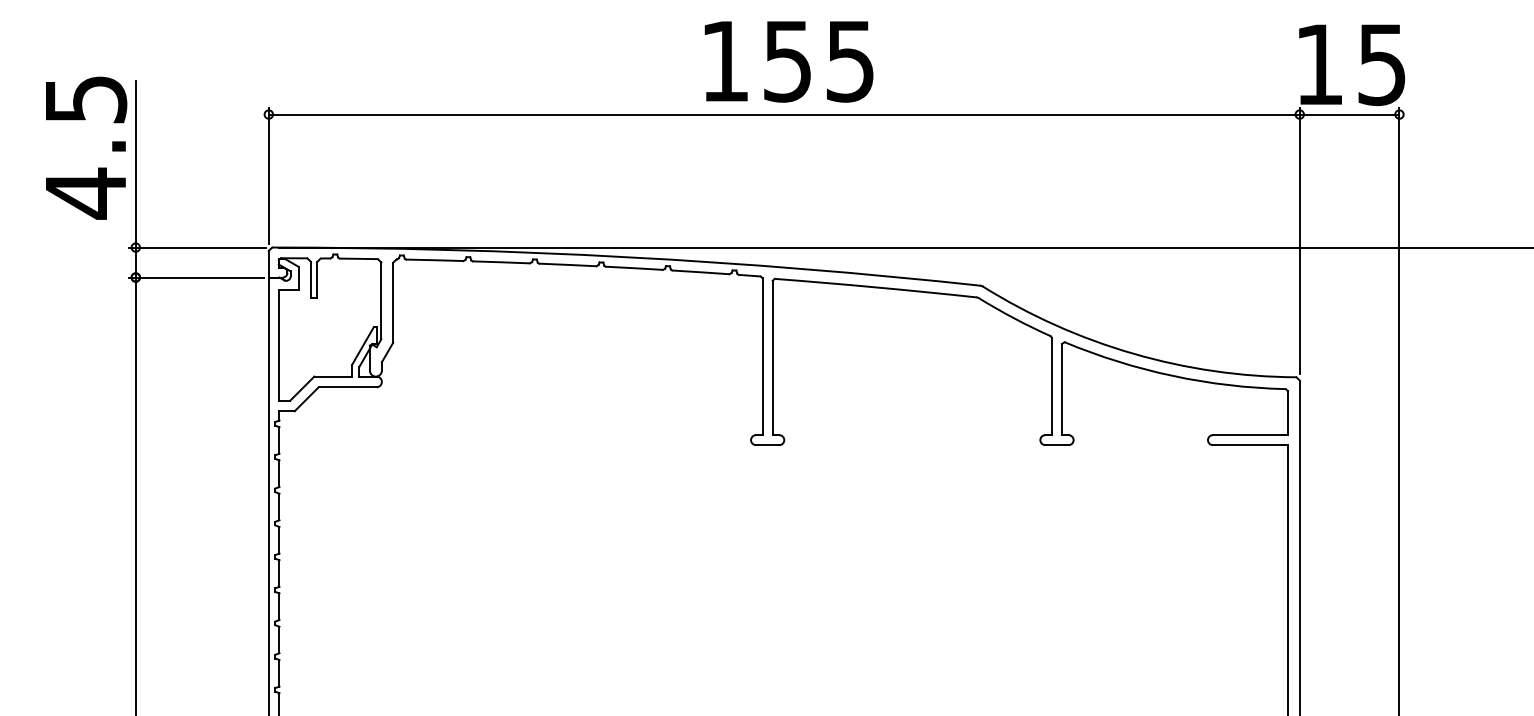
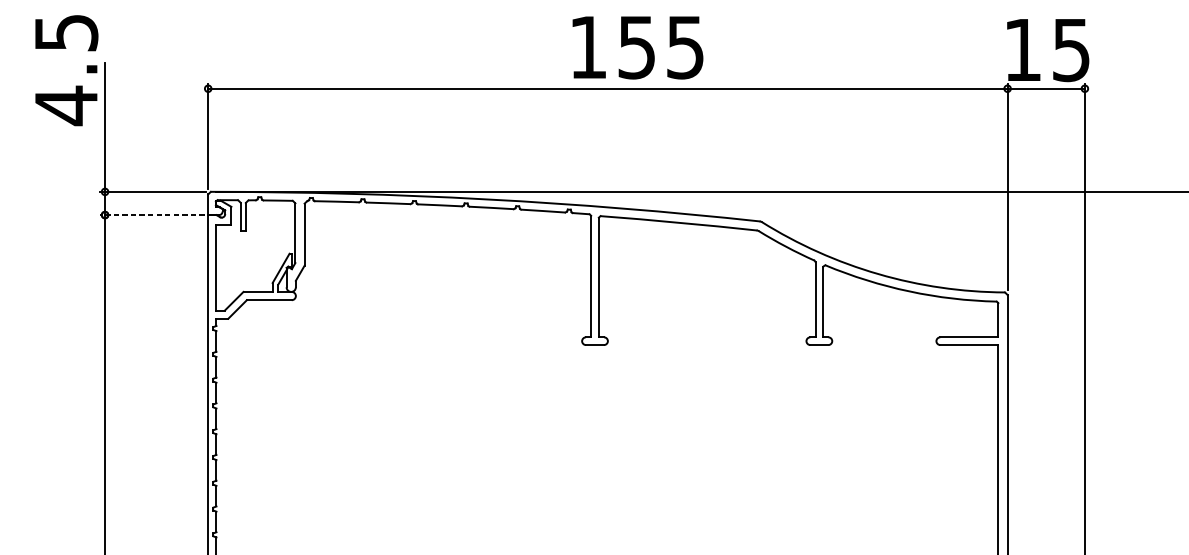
text: (788, 61) -> (637, 47), moved
text: (86, 147) -> (66, 70), moved
line: (196, 277) -> (152, 215), solid -> dashed

